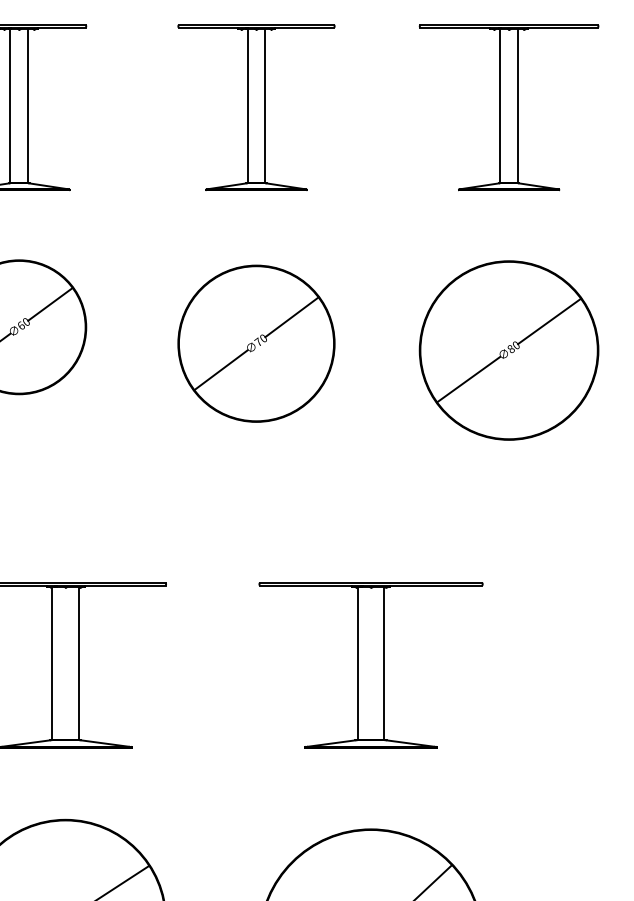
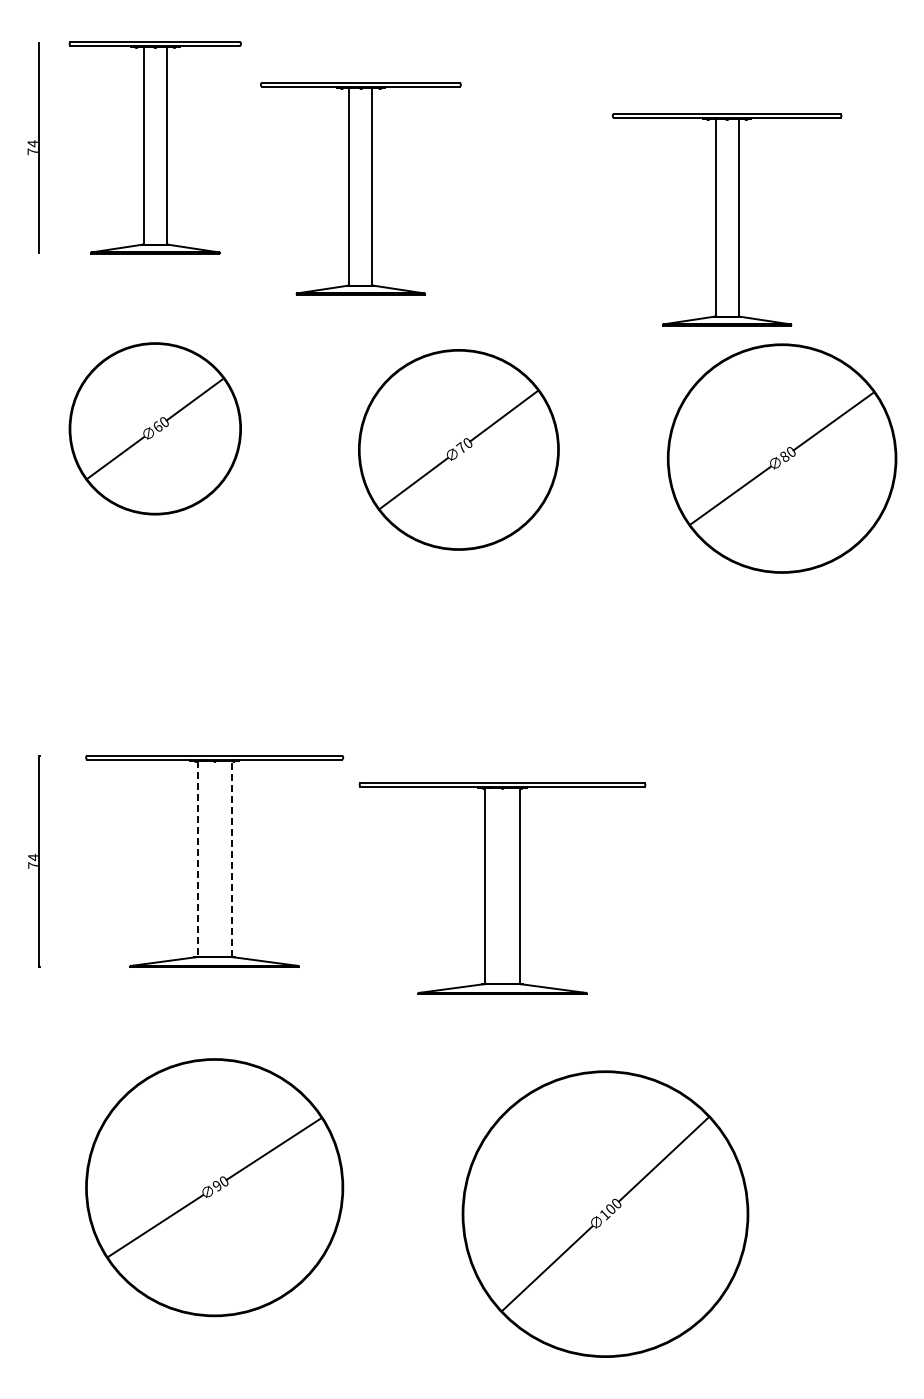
part: (256, 107) -> (360, 188), moved
part: (509, 107) -> (727, 219), moved
line: (52, 663) -> (197, 859), solid -> dashed
line: (78, 663) -> (231, 858), solid -> dashed
part: (371, 665) -> (502, 888), moved

